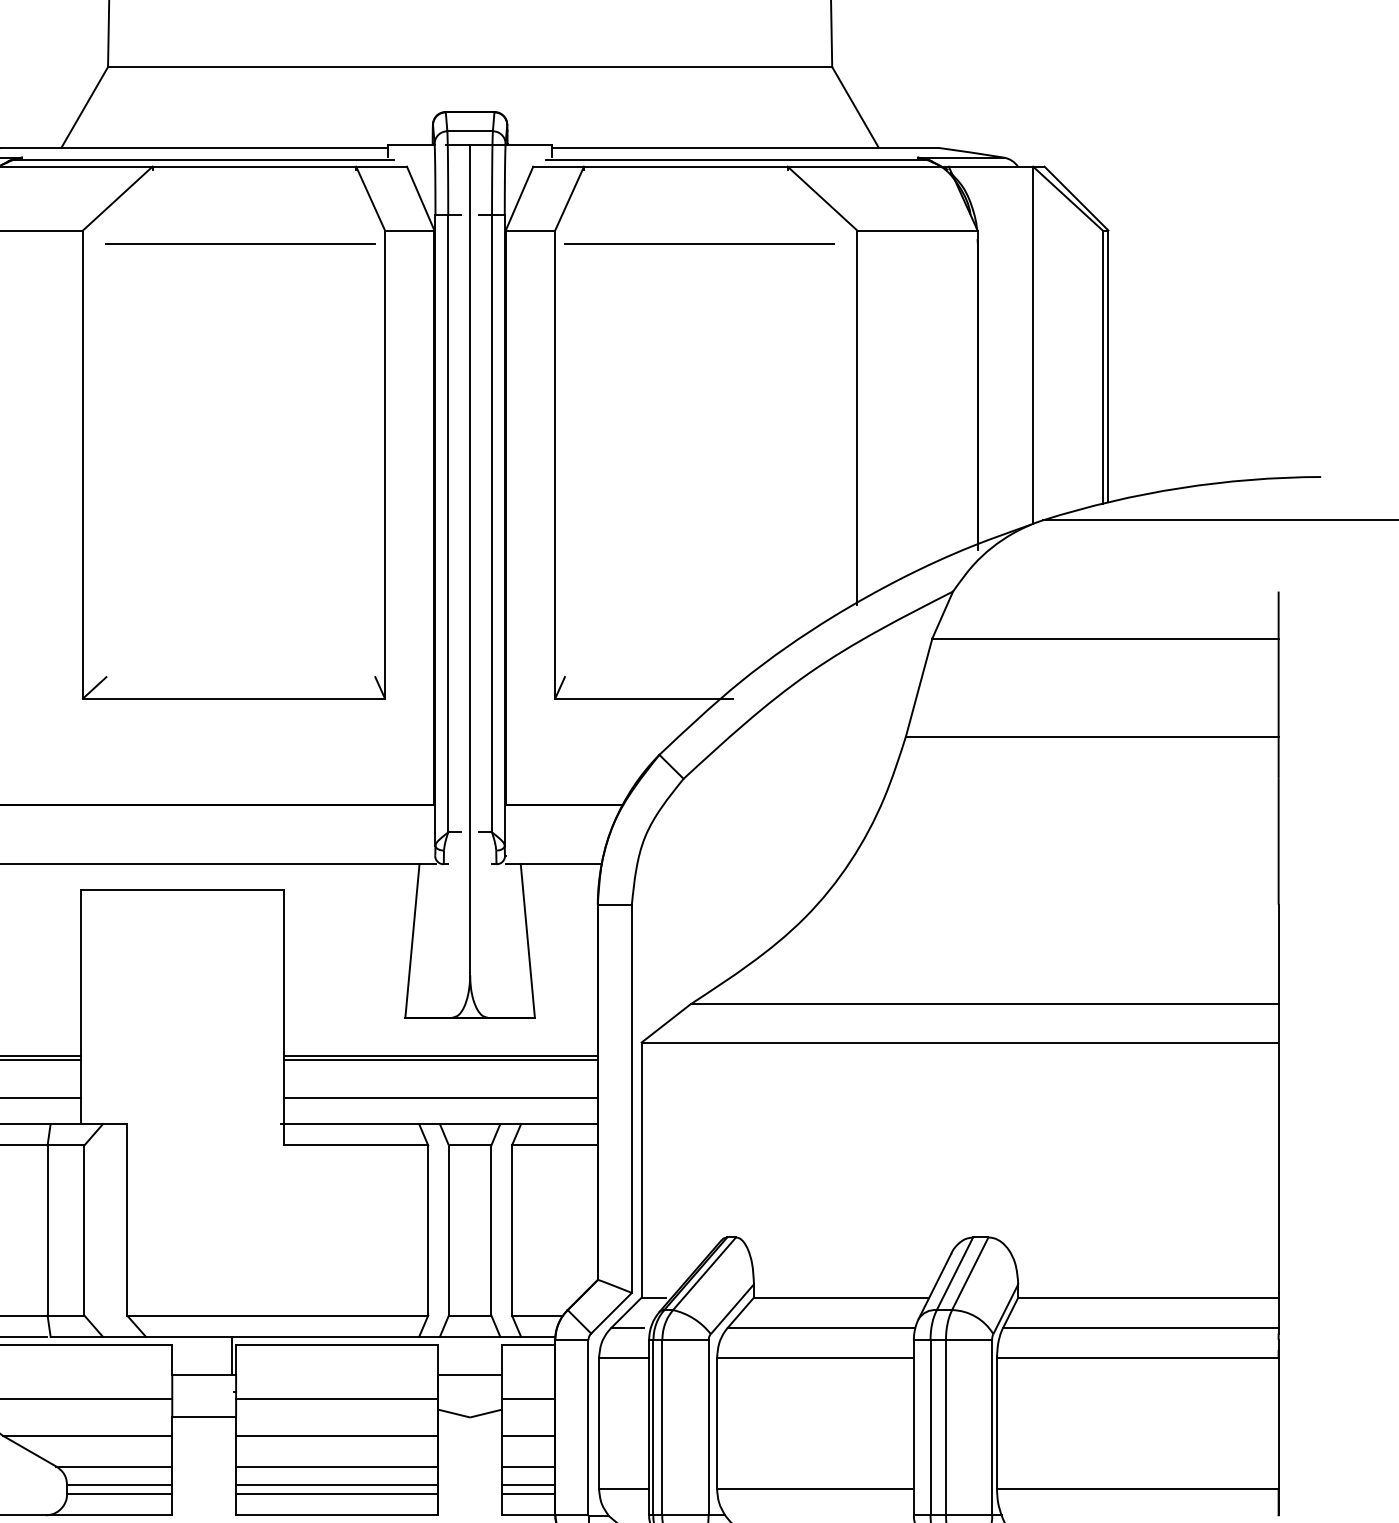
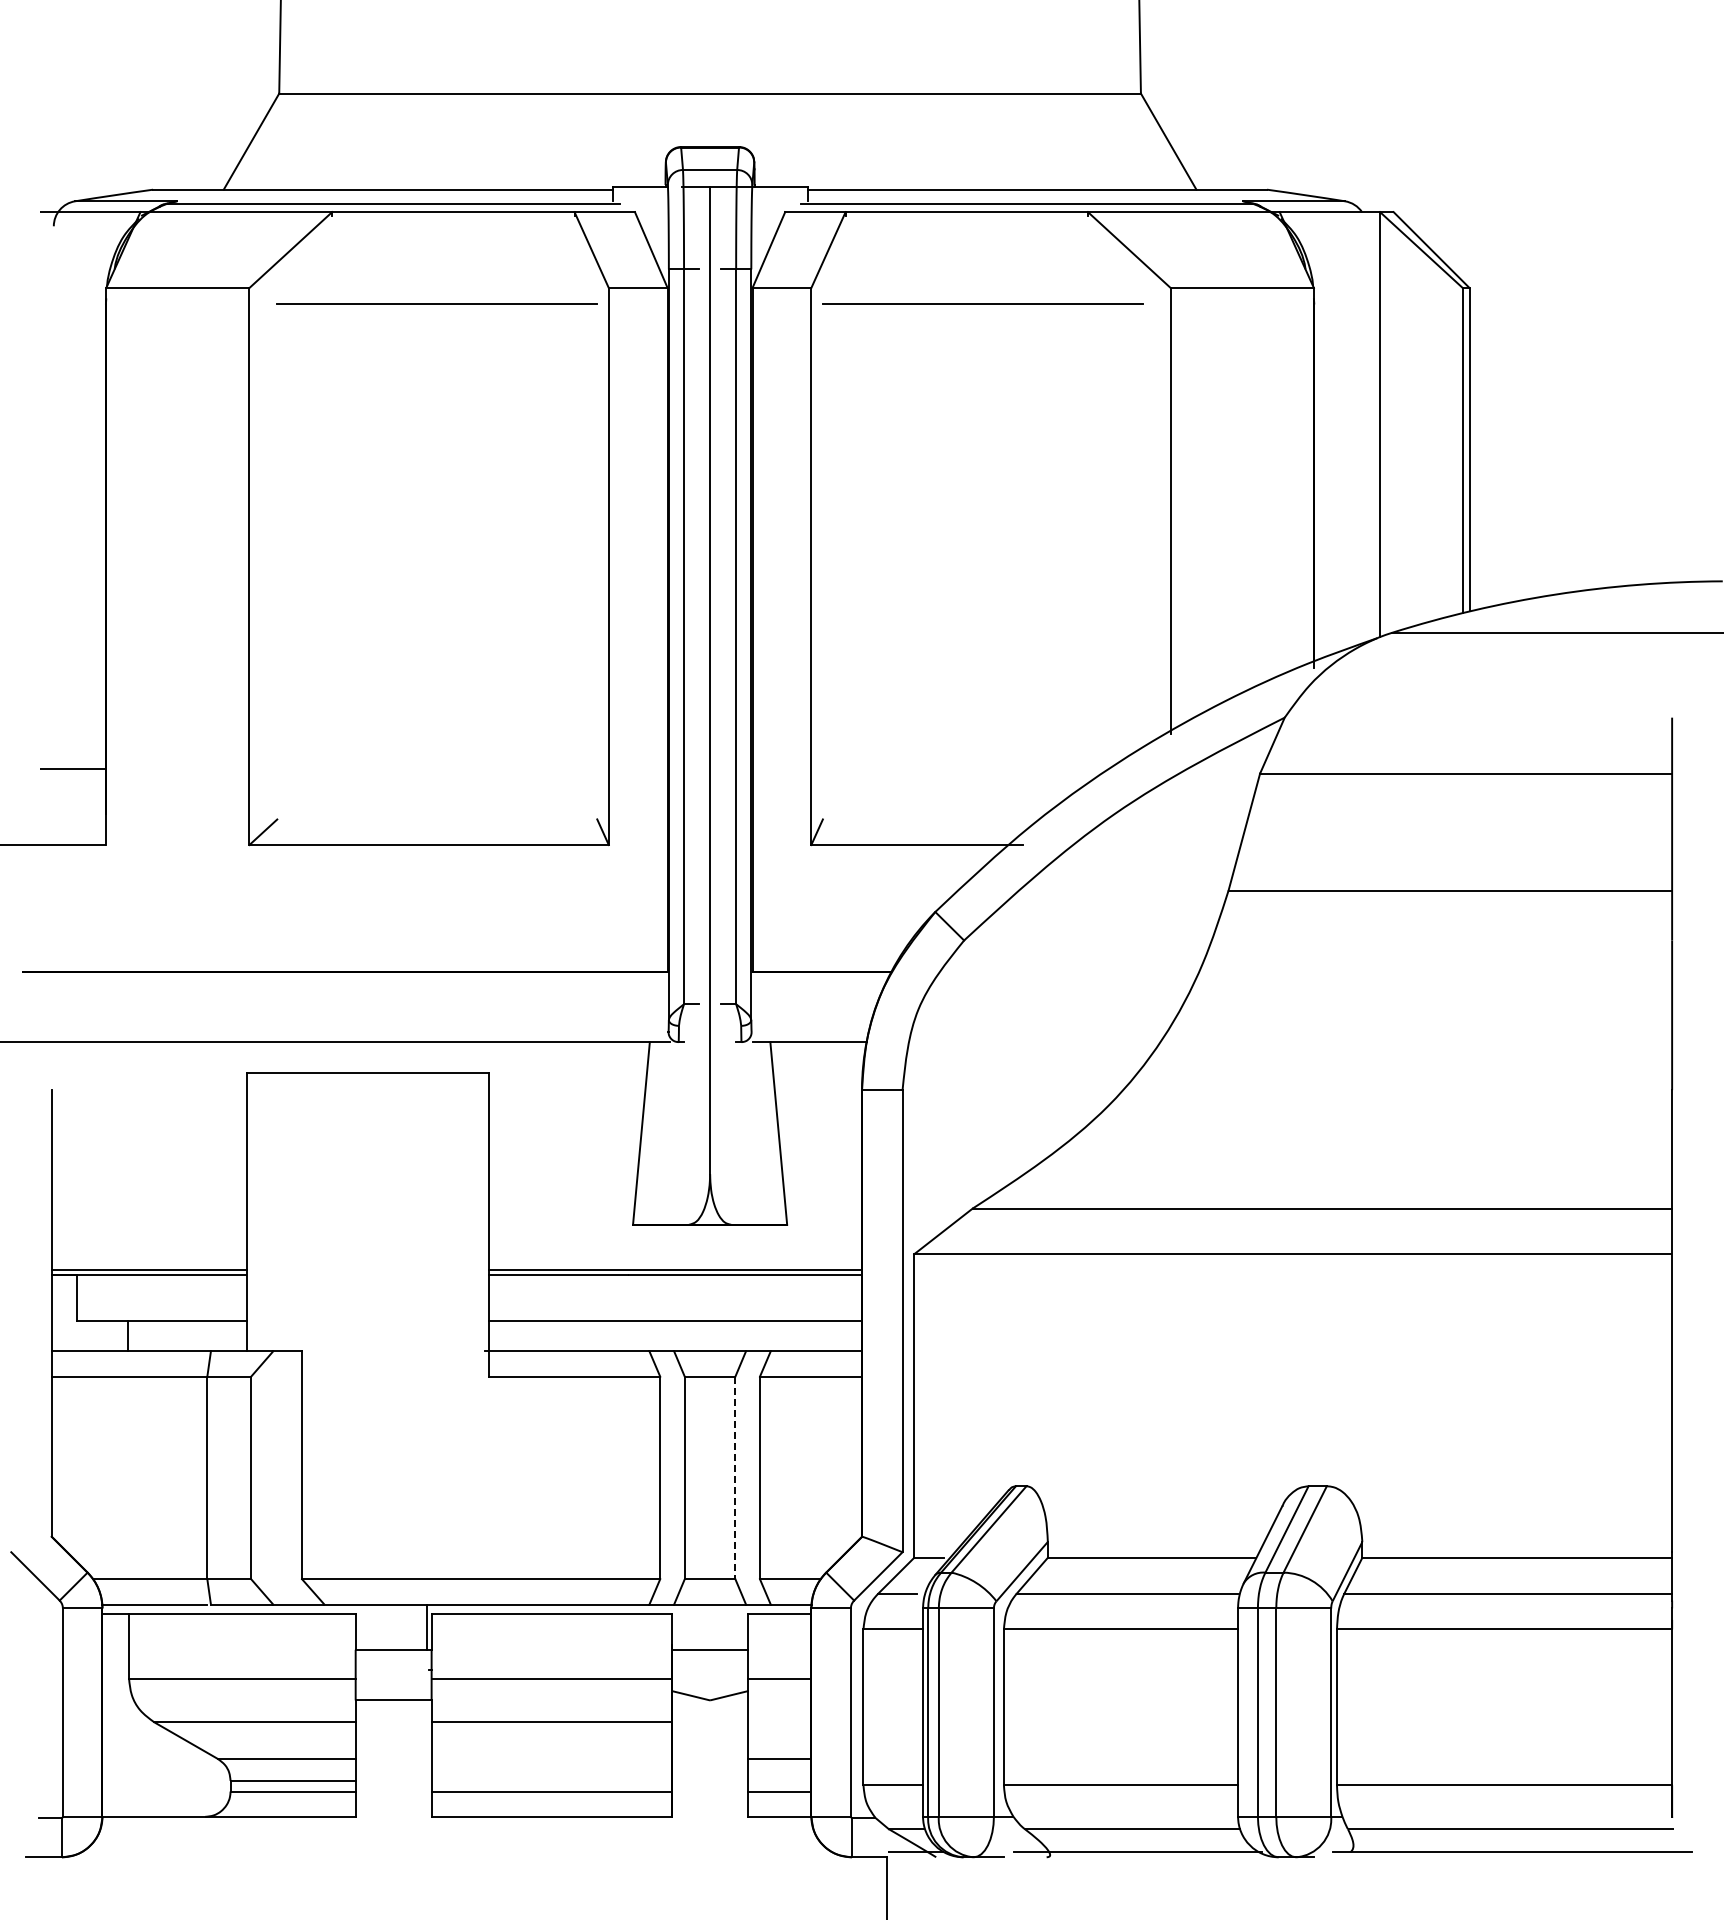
line: (491, 1230) -> (735, 1478), solid -> dashed
line: (528, 1436) -> (779, 1722), removed
line: (336, 1466) -> (551, 1758), removed
line: (336, 1484) -> (551, 1780), removed
line: (528, 1484) -> (779, 1780), removed

